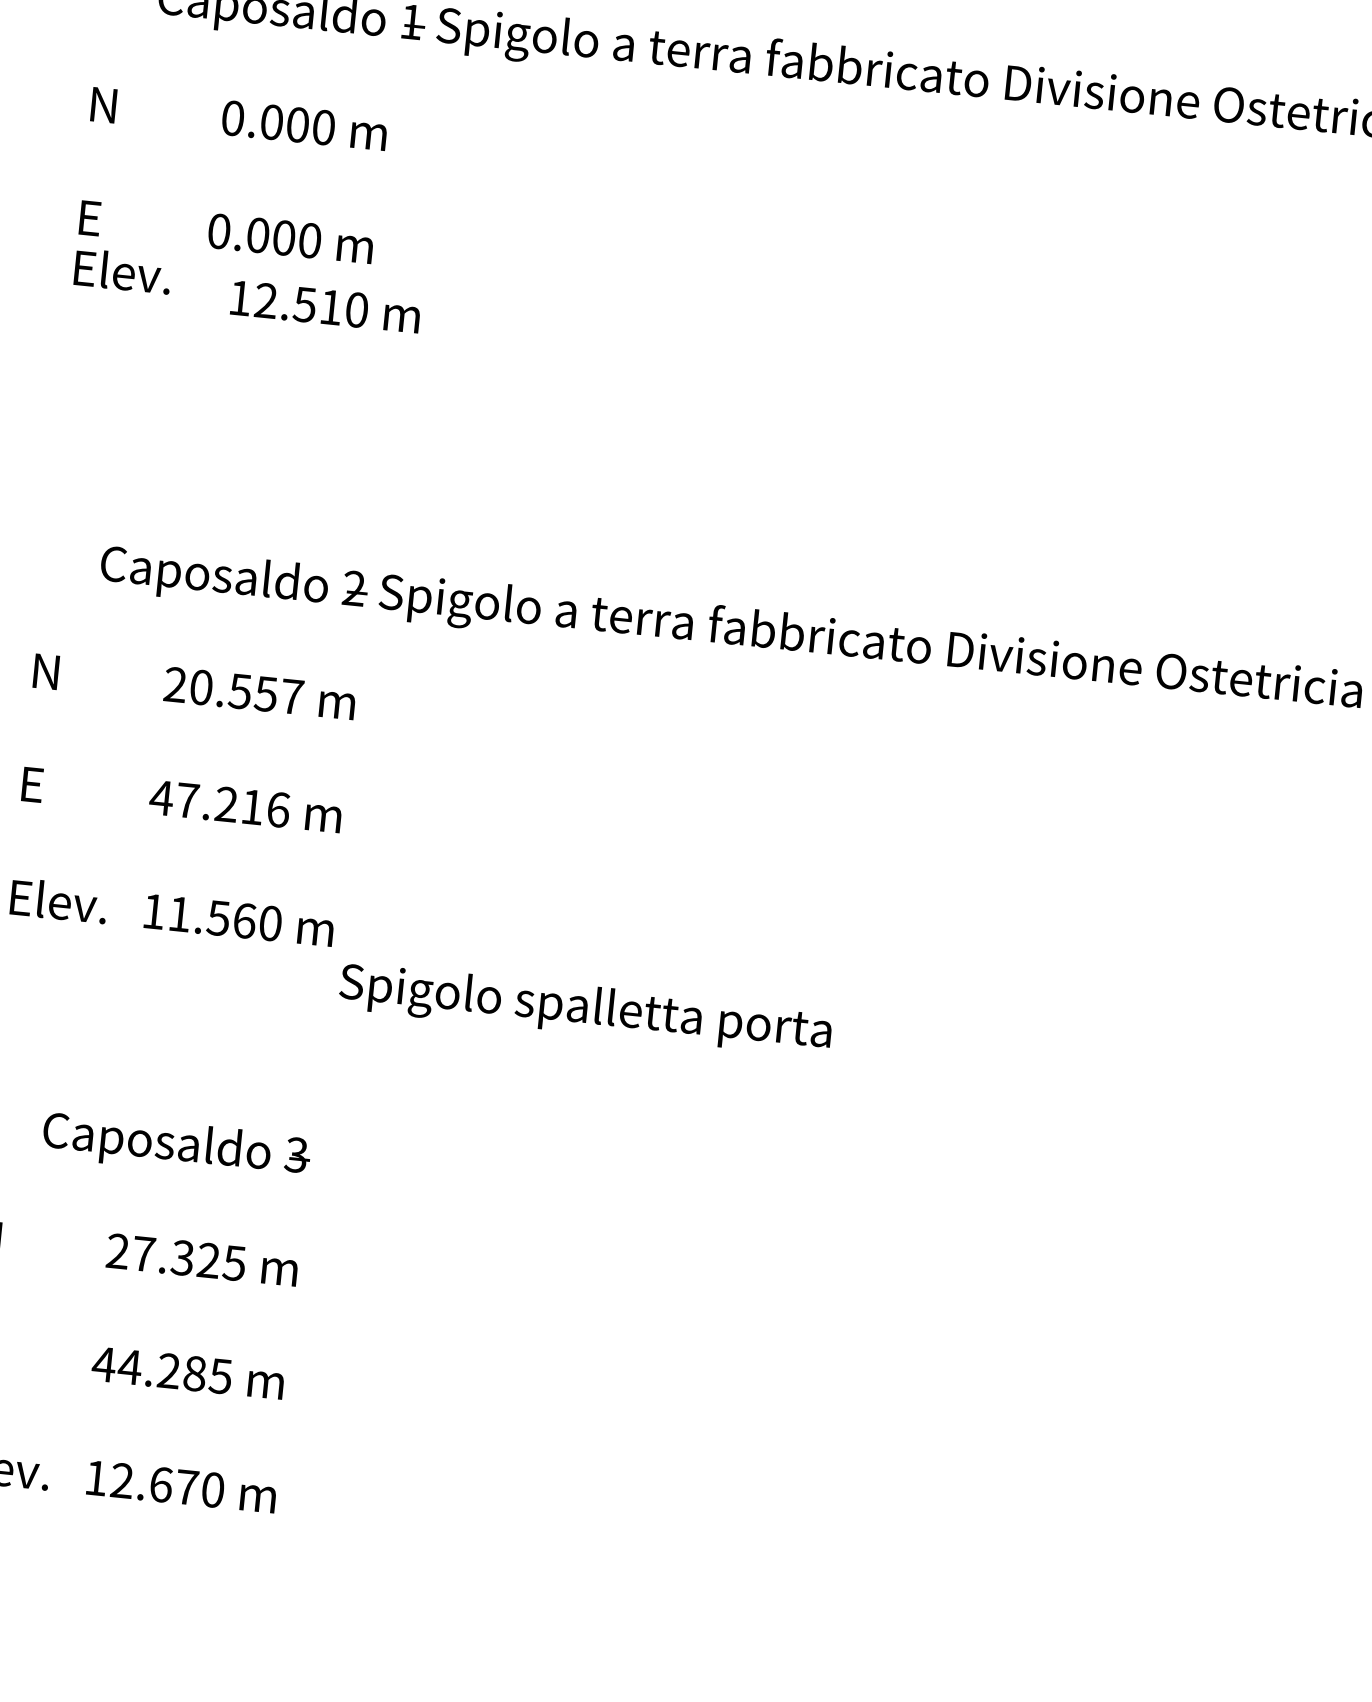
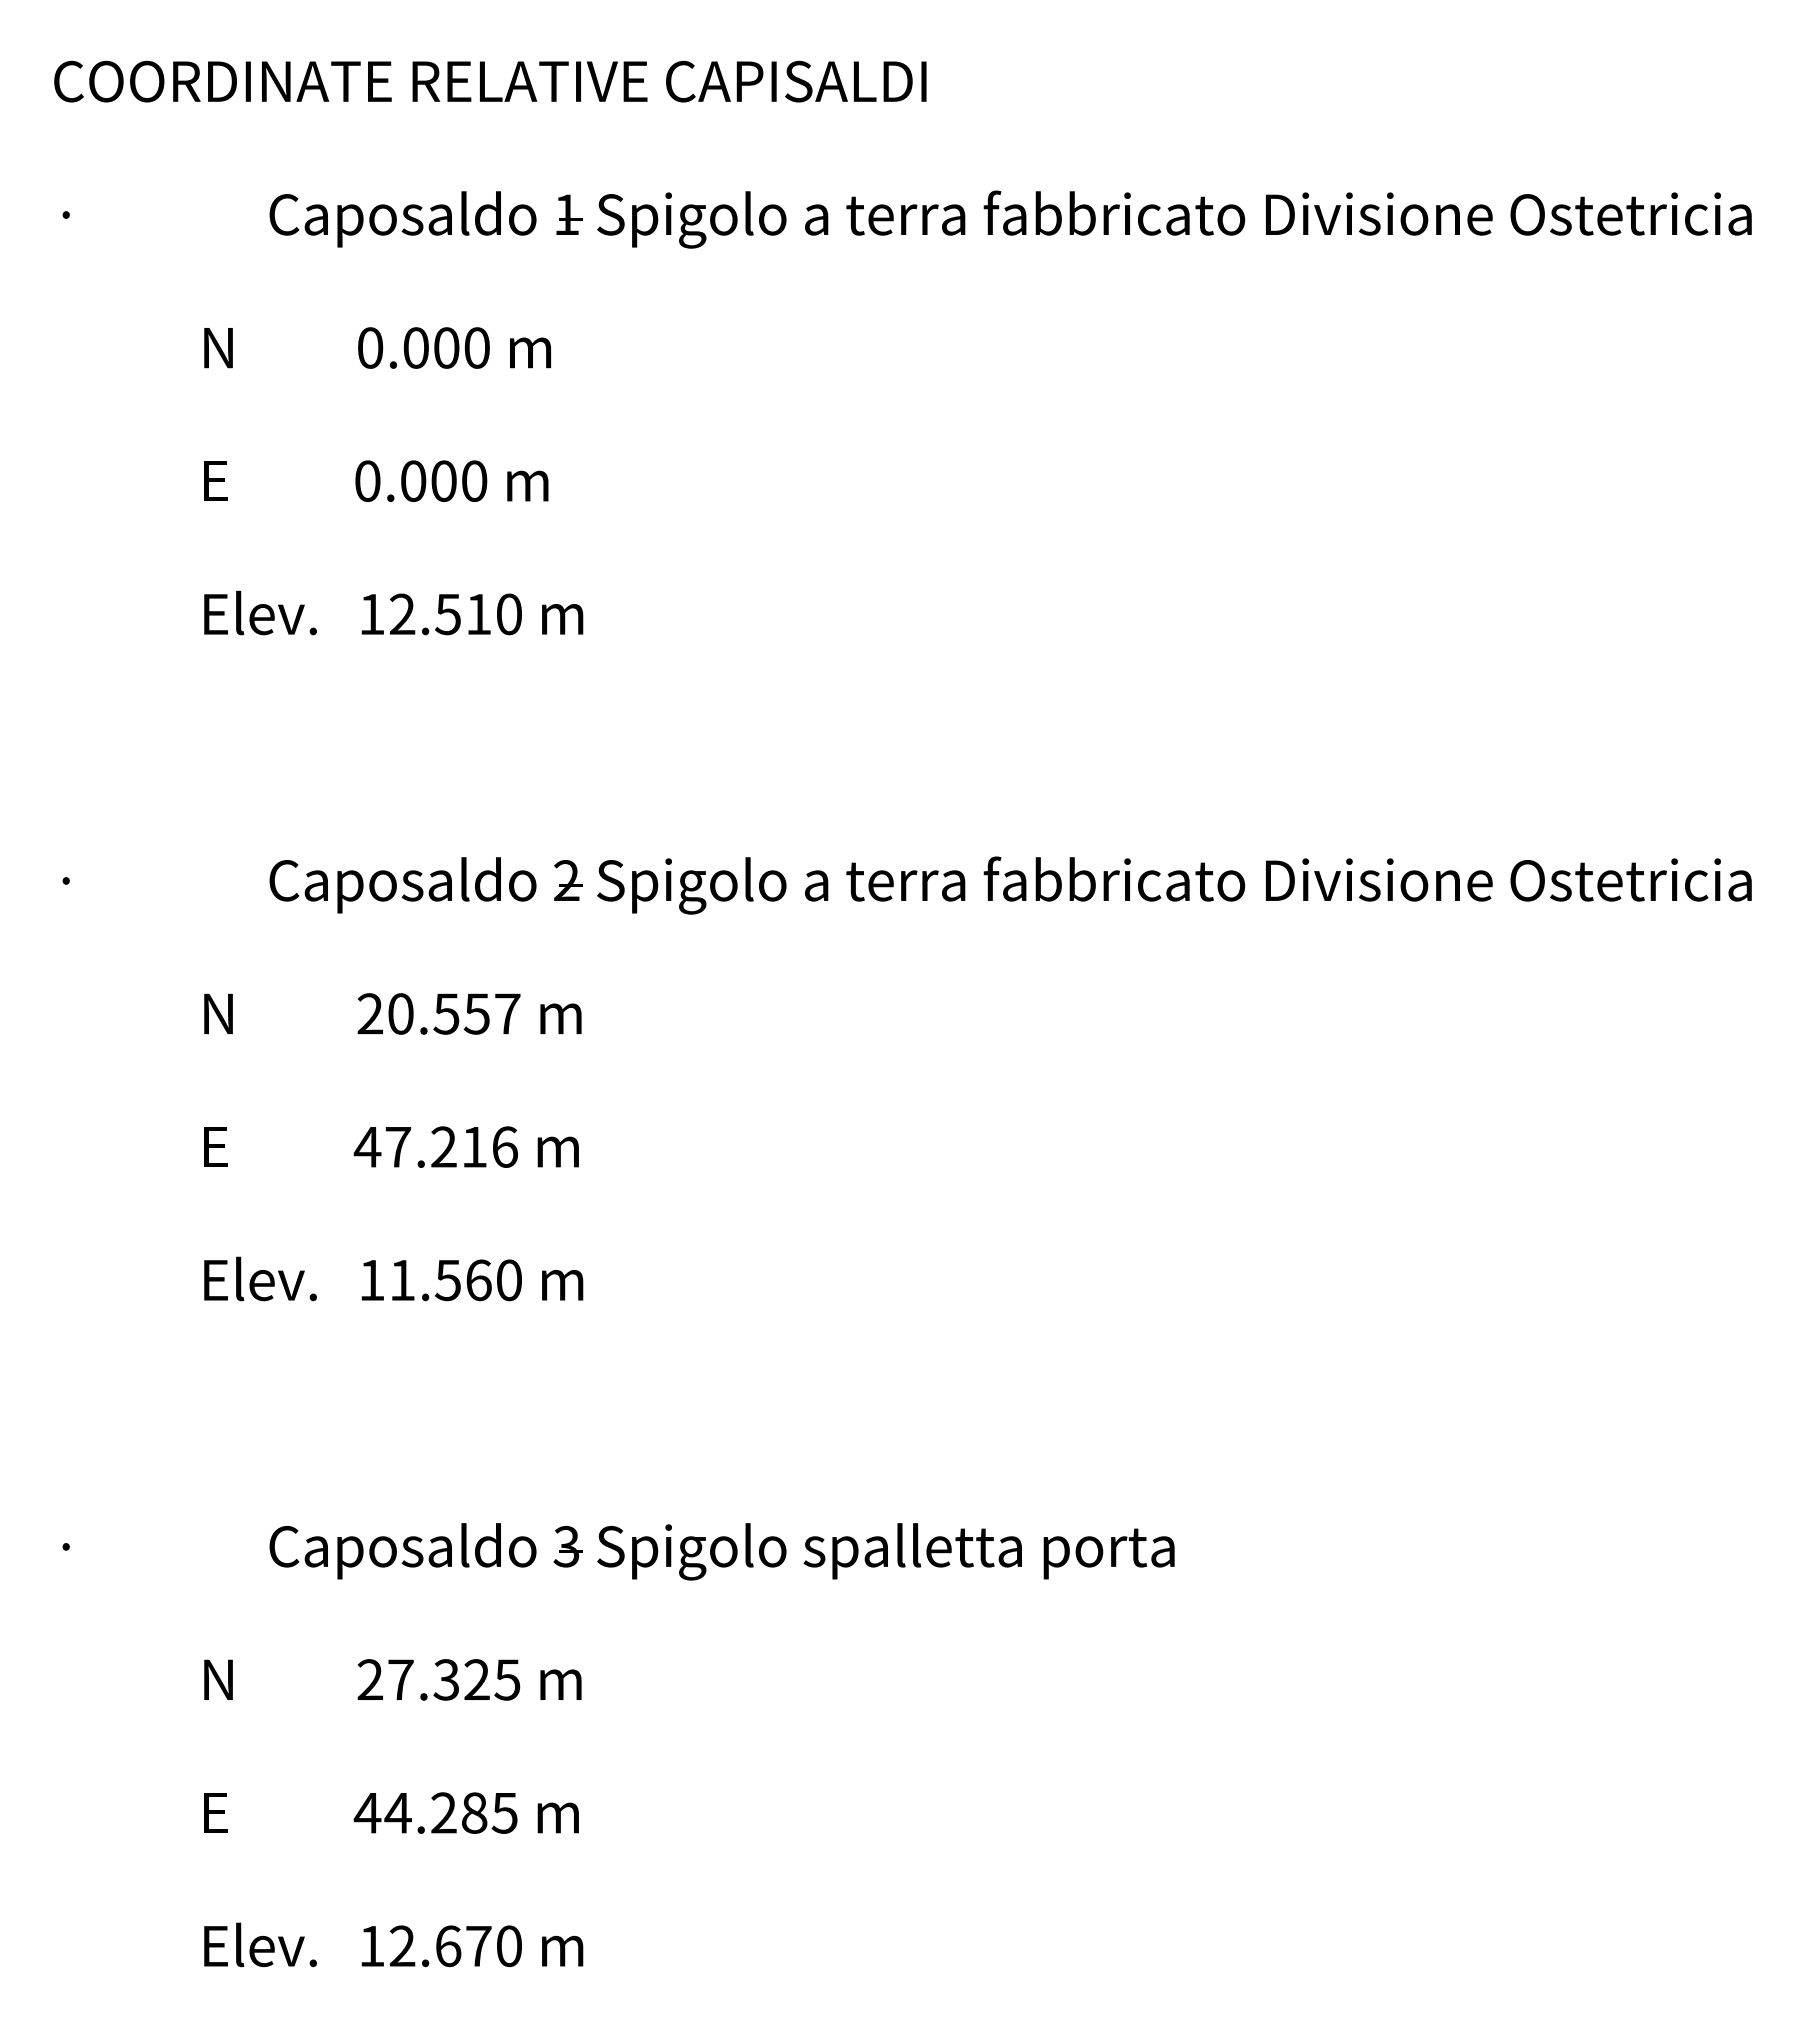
text: (123, 270) -> (260, 612), moved
text: (325, 306) -> (472, 614), moved
text: (585, 1009) -> (885, 1551), moved

